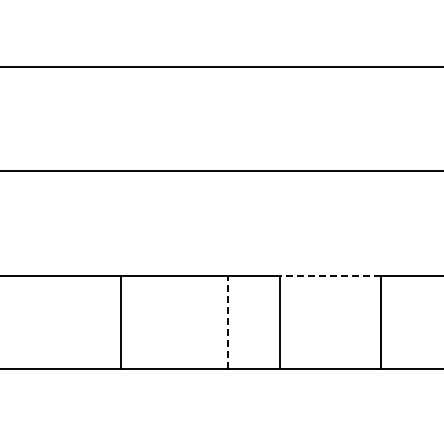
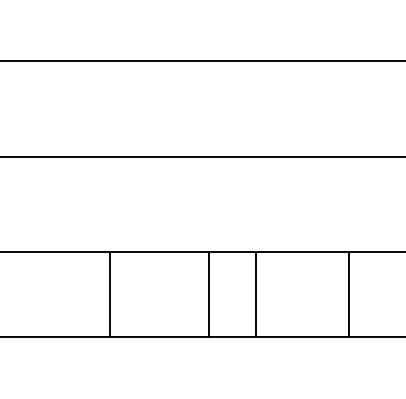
line: (330, 275) -> (302, 252), dashed -> solid
line: (228, 322) -> (208, 295), dashed -> solid

